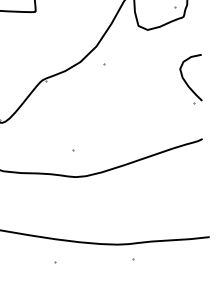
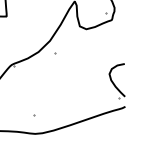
part: (190, 79) -> (116, 81), moved

